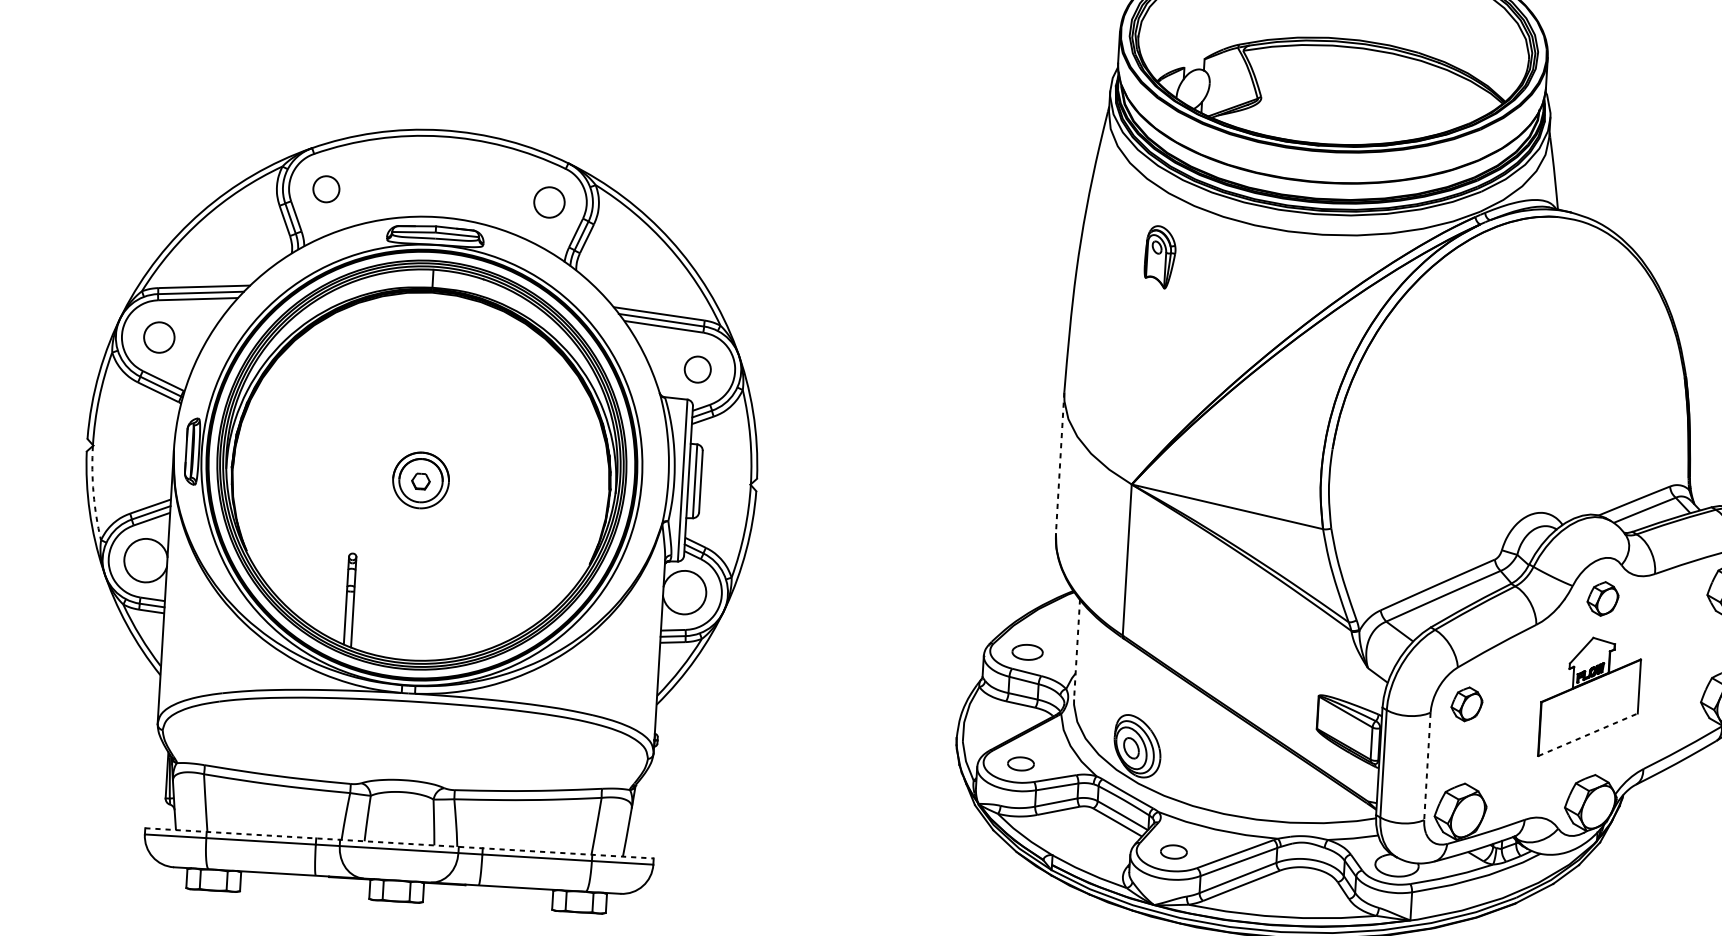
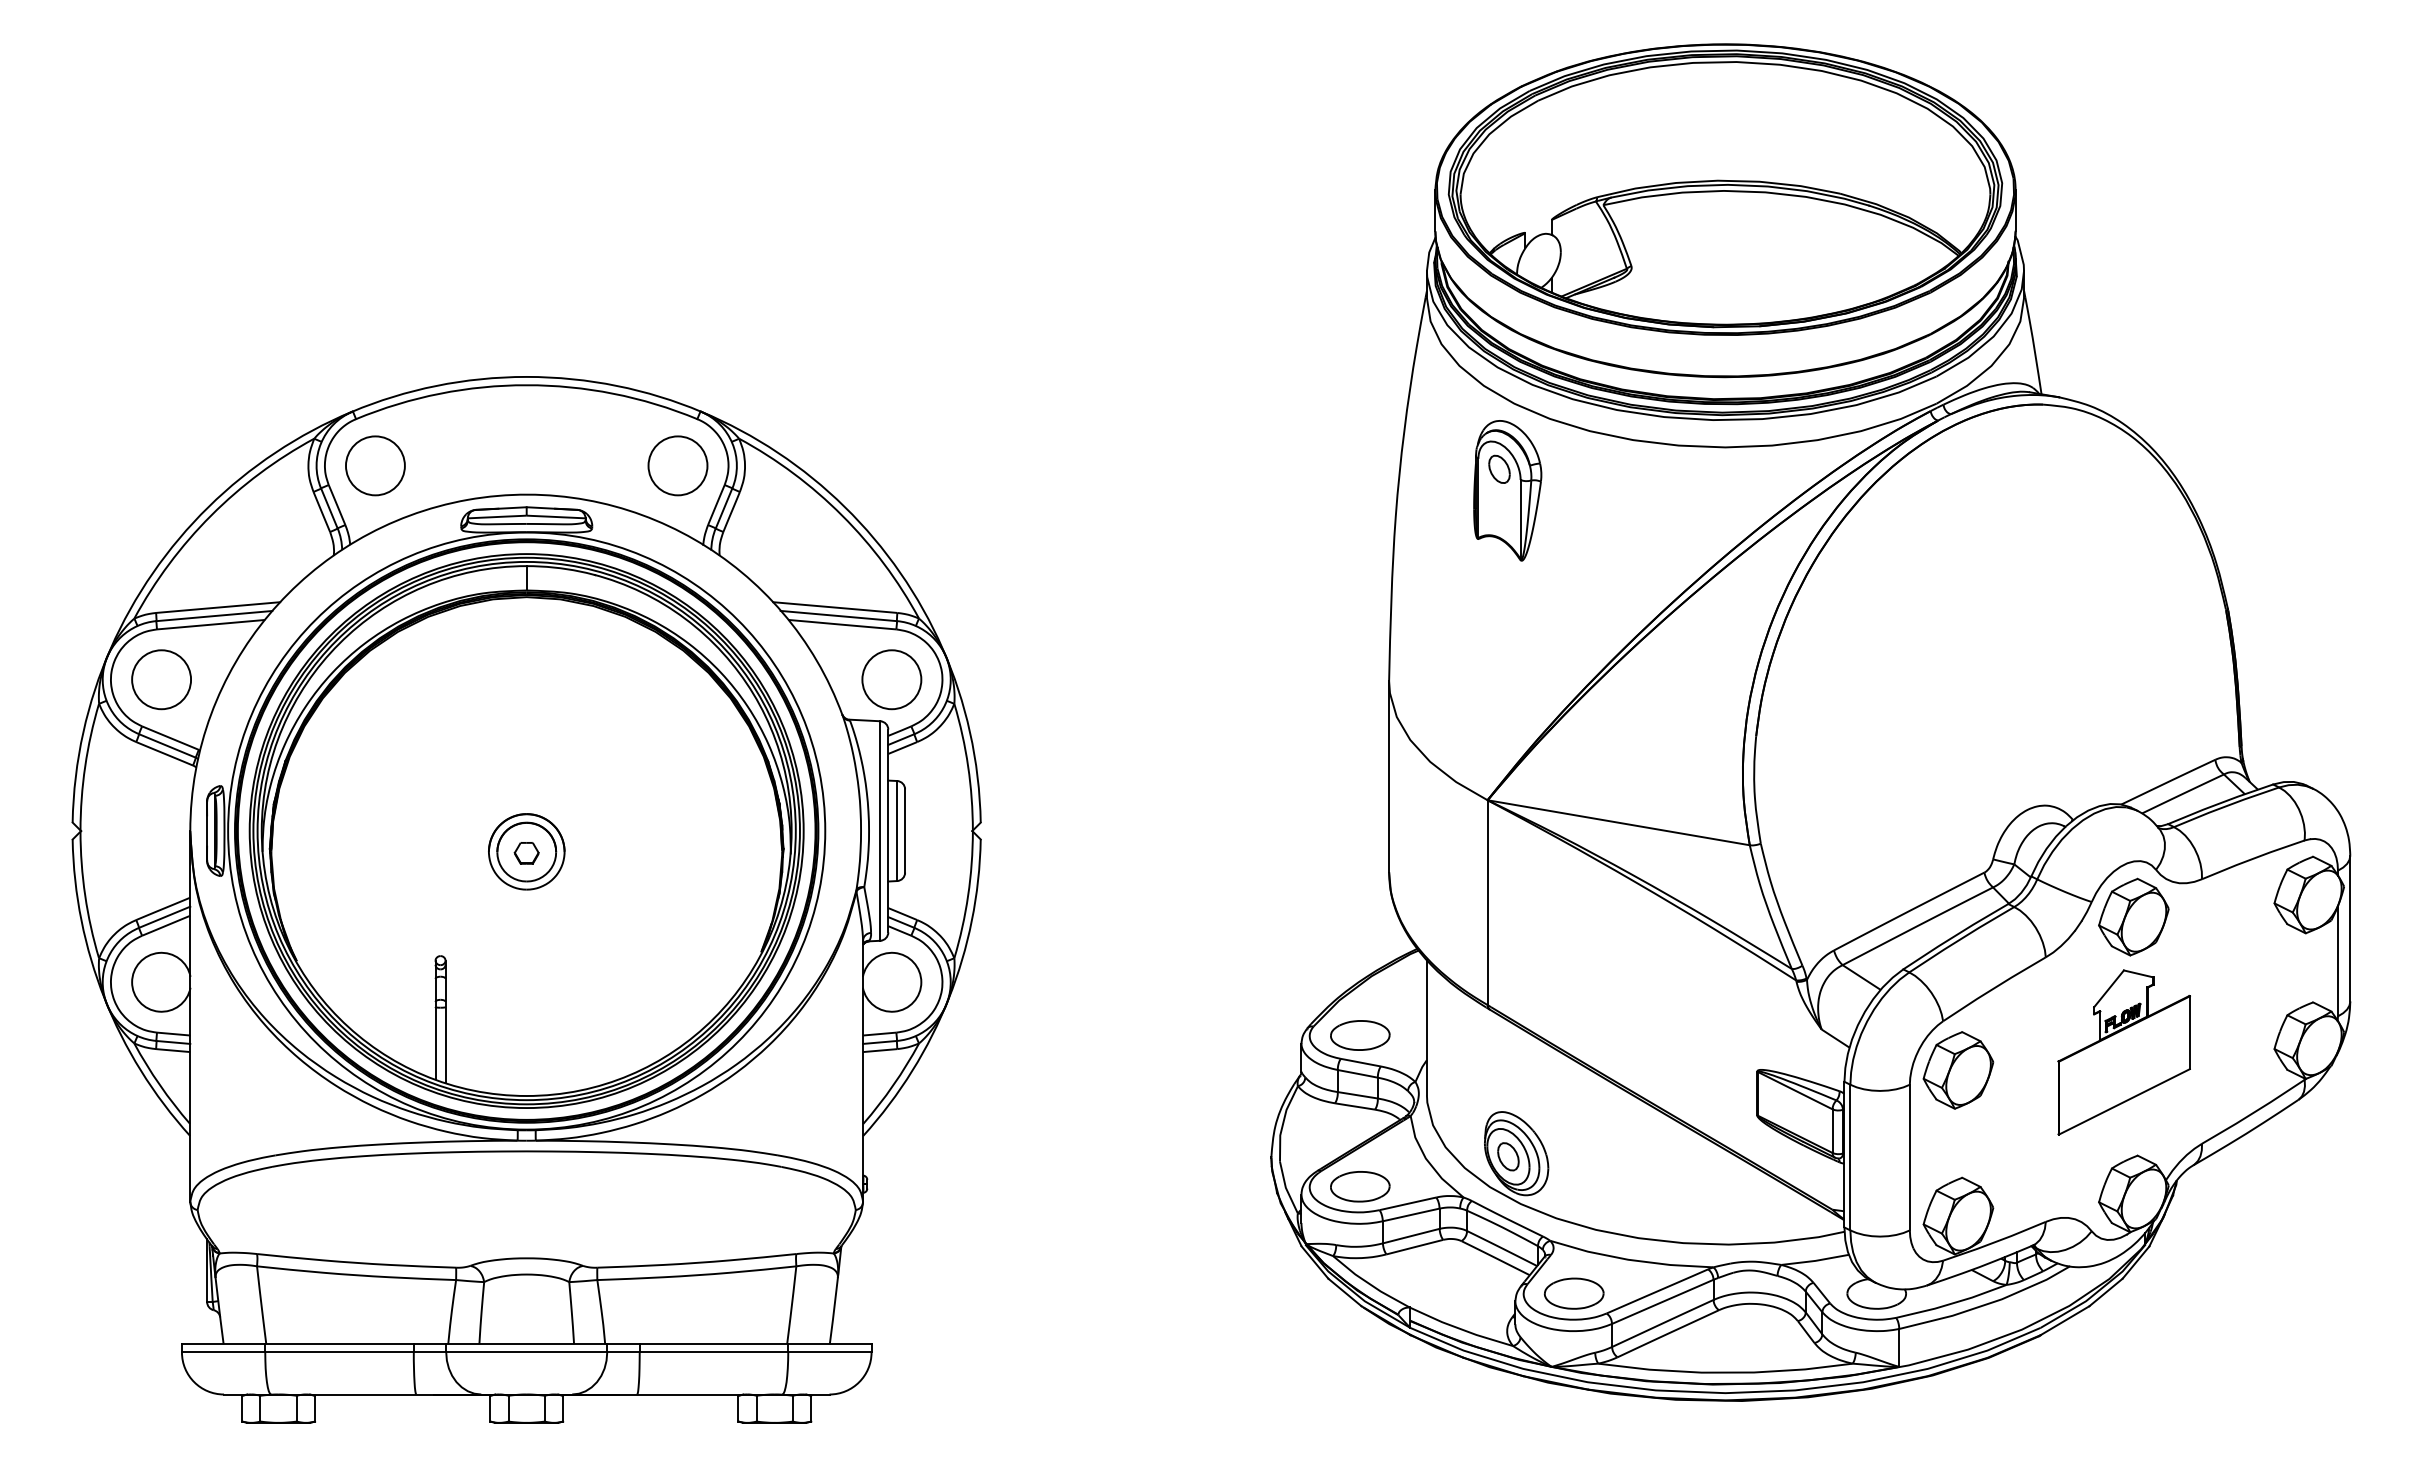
circle: (326, 188) -> (375, 465), size x1.67
circle: (549, 202) -> (677, 465), size x1.43
part: (1159, 256) -> (1507, 490), size x1.67
circle: (159, 337) -> (161, 679), size x1.43
circle: (697, 369) -> (891, 679), size x1.67
line: (1060, 463) -> (1389, 777), dashed -> solid
arc: (93, 493) -> (85, 895), dashed -> solid
part: (1602, 598) -> (2133, 916), size x1.67
line: (1076, 649) -> (1426, 1027), dashed -> solid
part: (1027, 652) -> (1360, 1035), size x1.43
part: (1467, 704) -> (1958, 1070), size x1.67
line: (1588, 734) -> (2124, 1101), dashed -> solid
part: (1021, 763) -> (1360, 1186), size x1.67
line: (1427, 766) -> (1909, 1157), dashed -> solid
line: (399, 843) -> (526, 1344), dashed -> solid
part: (1173, 851) -> (1573, 1293), size x1.67

